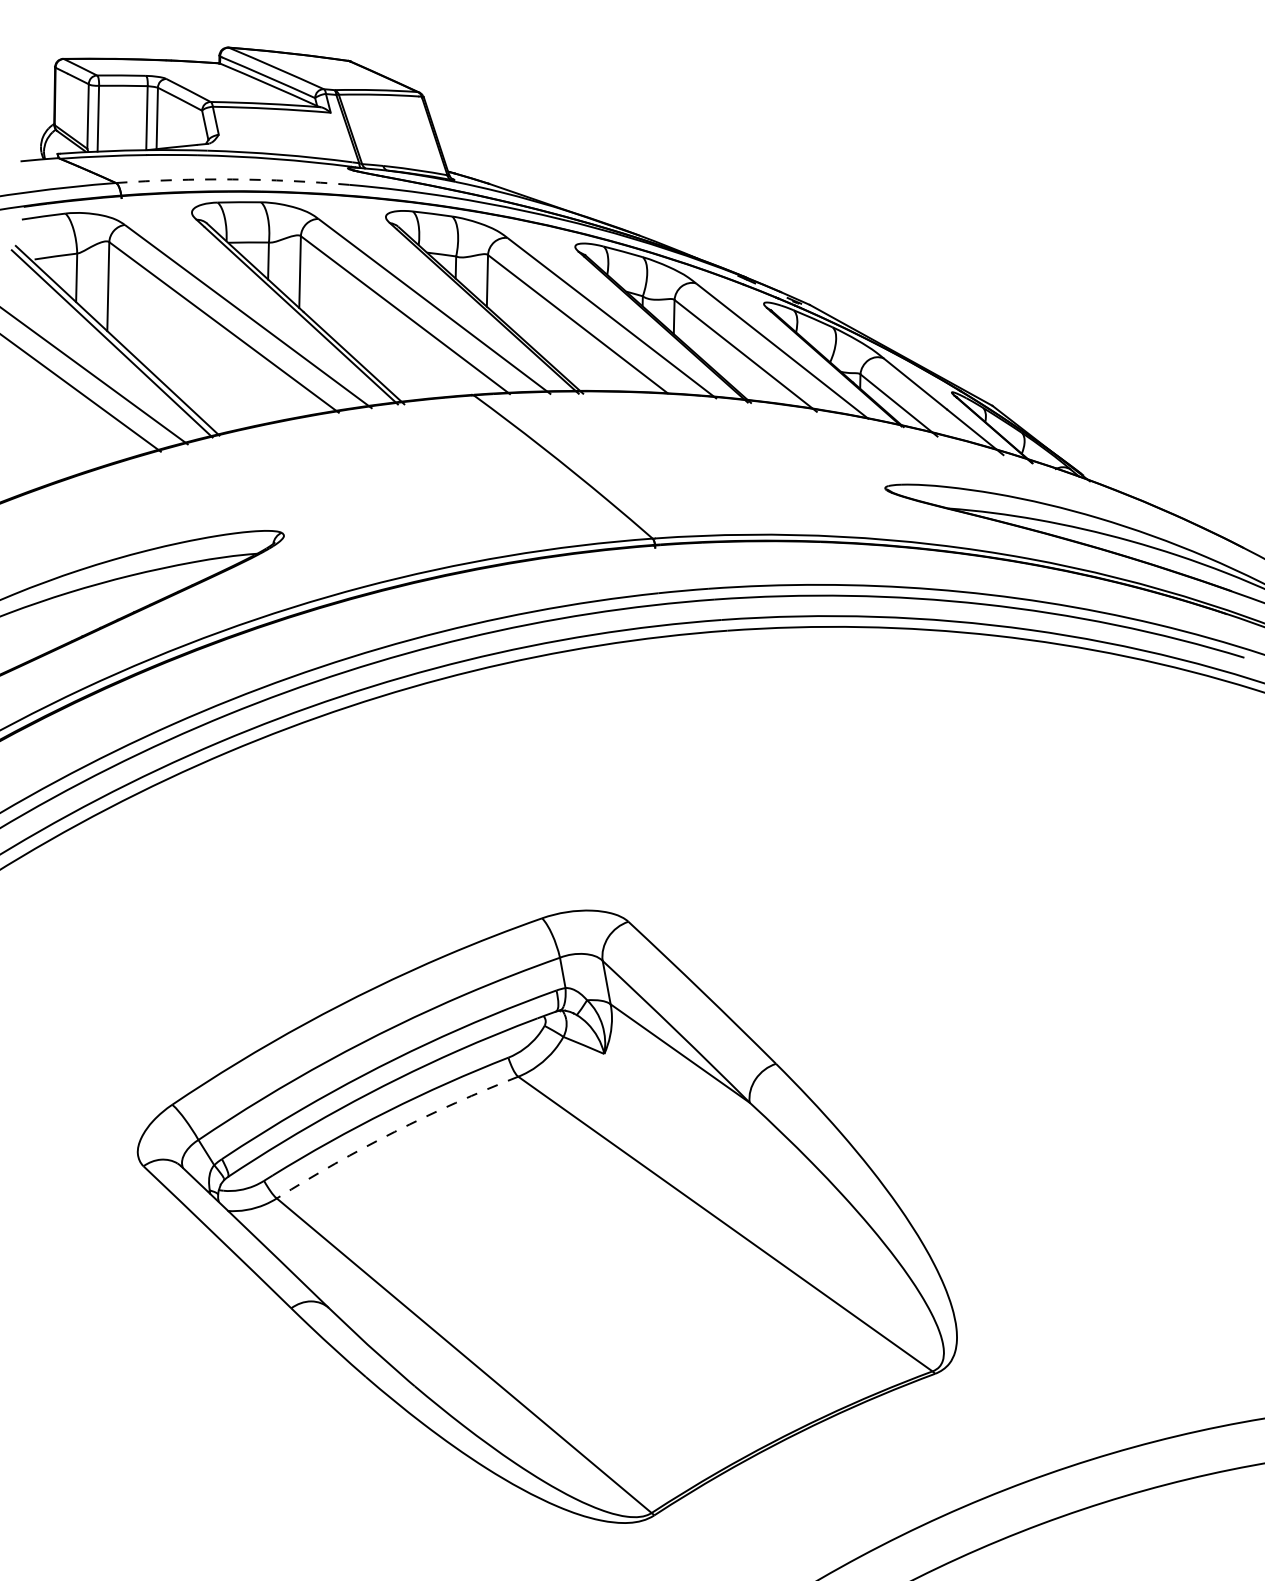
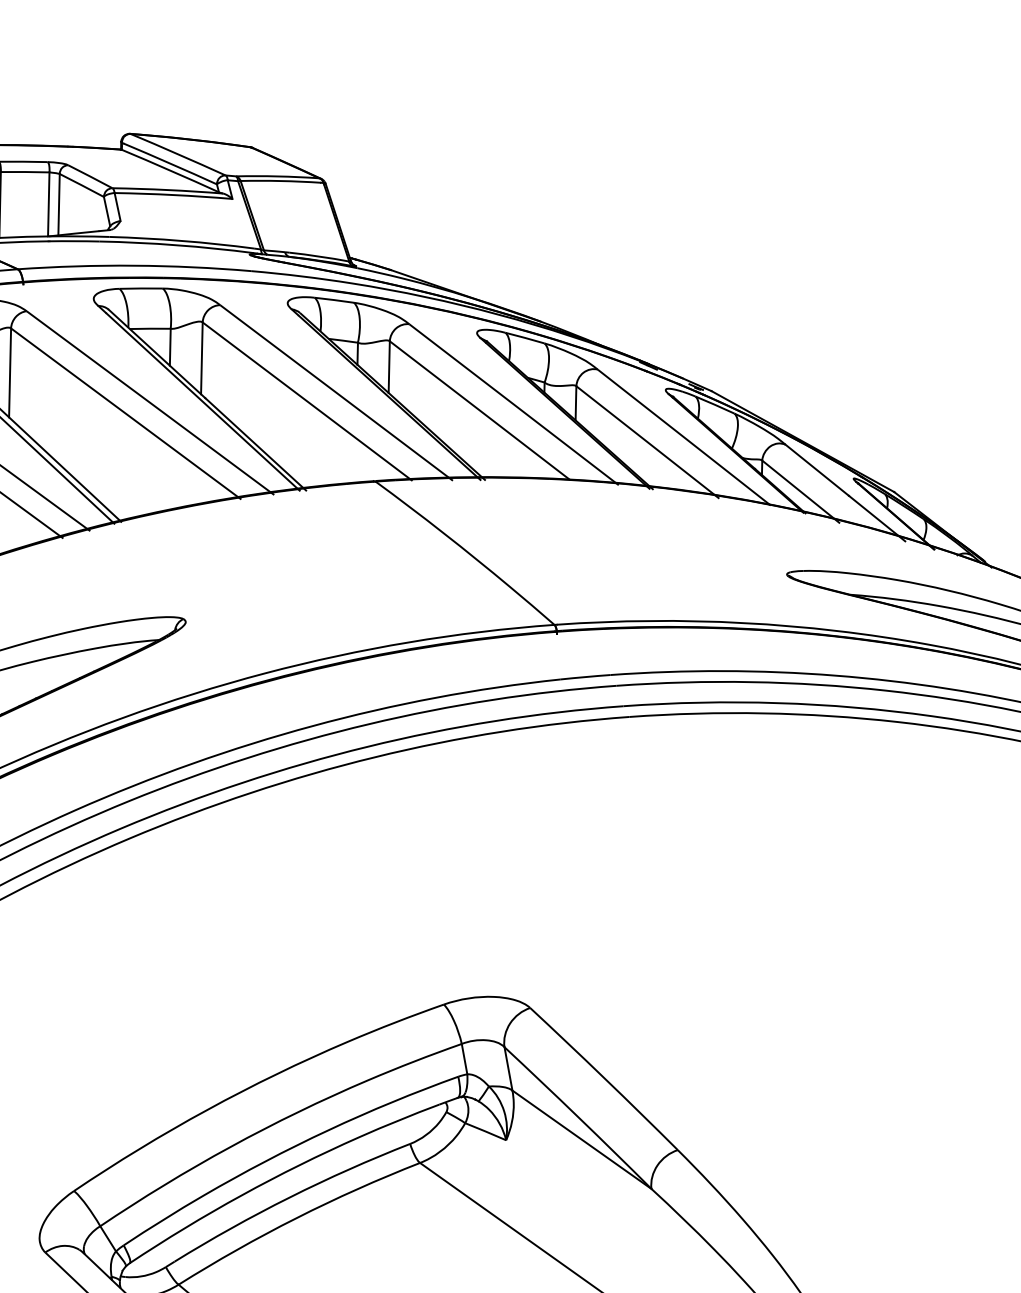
arc: (232, 179) -> (134, 265), dashed -> solid
arc: (394, 1131) -> (296, 1217), dashed -> solid

